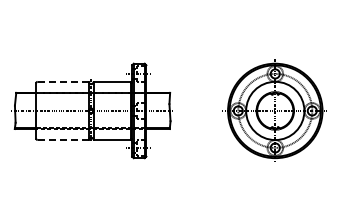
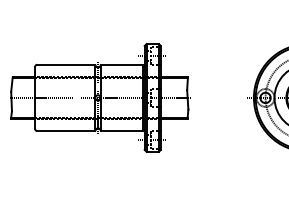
line: (63, 81) -> (66, 64), dashed -> solid
line: (63, 140) -> (66, 131), dashed -> solid

